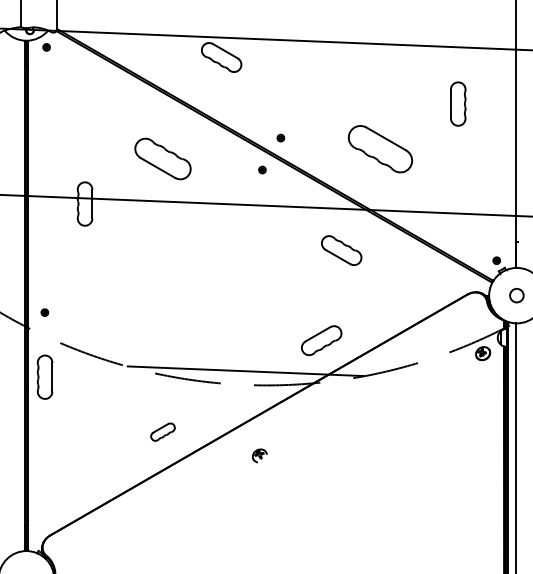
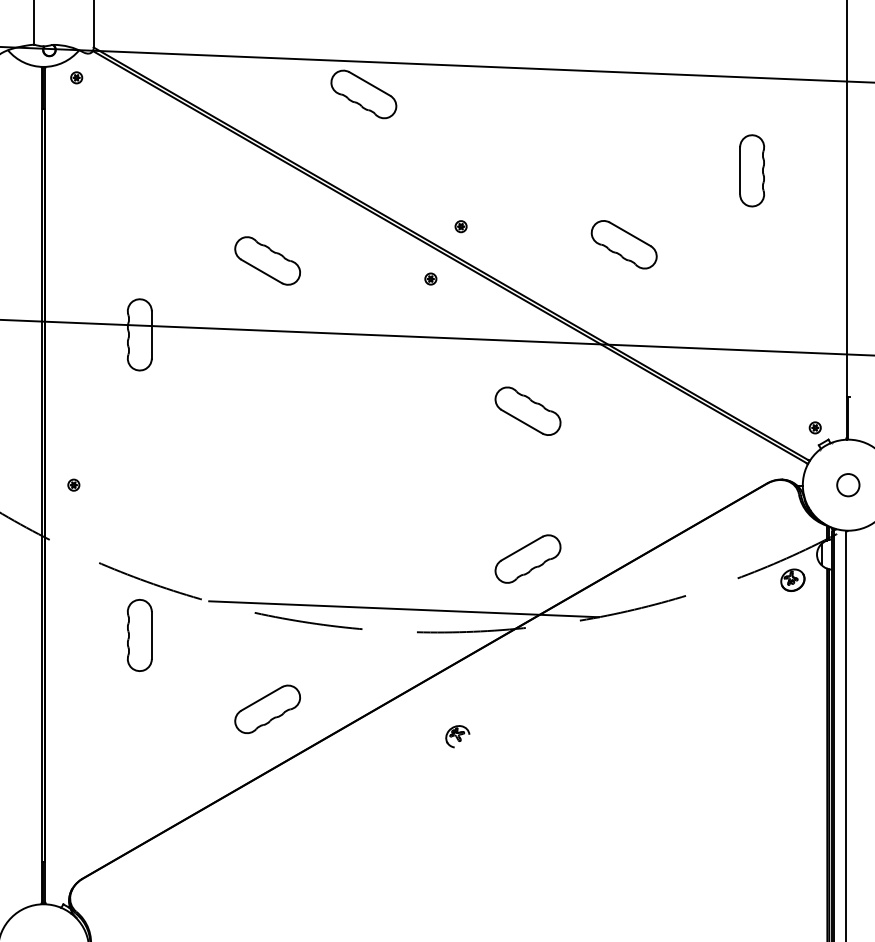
part: (379, 148) -> (622, 243), size x0.62
part: (162, 158) -> (266, 260), size x0.71
part: (341, 250) -> (527, 411), moved
part: (44, 312) -> (73, 484), moved
part: (44, 376) -> (138, 634), moved
part: (162, 431) -> (266, 708), size x1.67
part: (259, 455) -> (457, 736), moved

